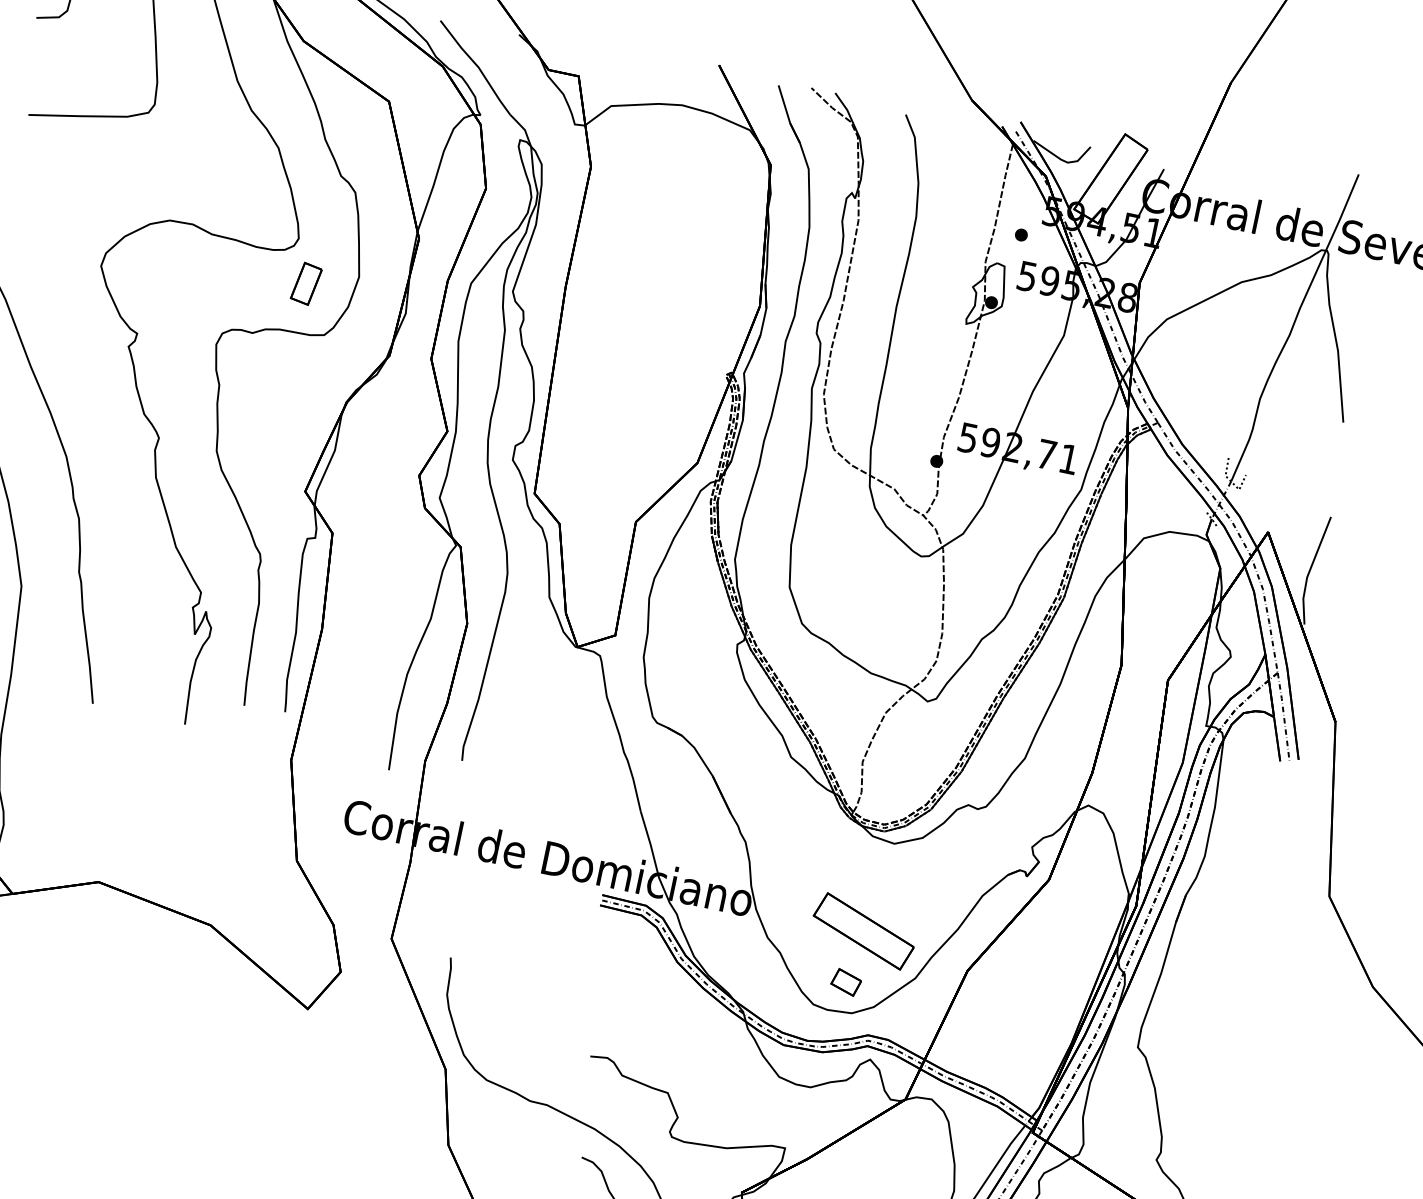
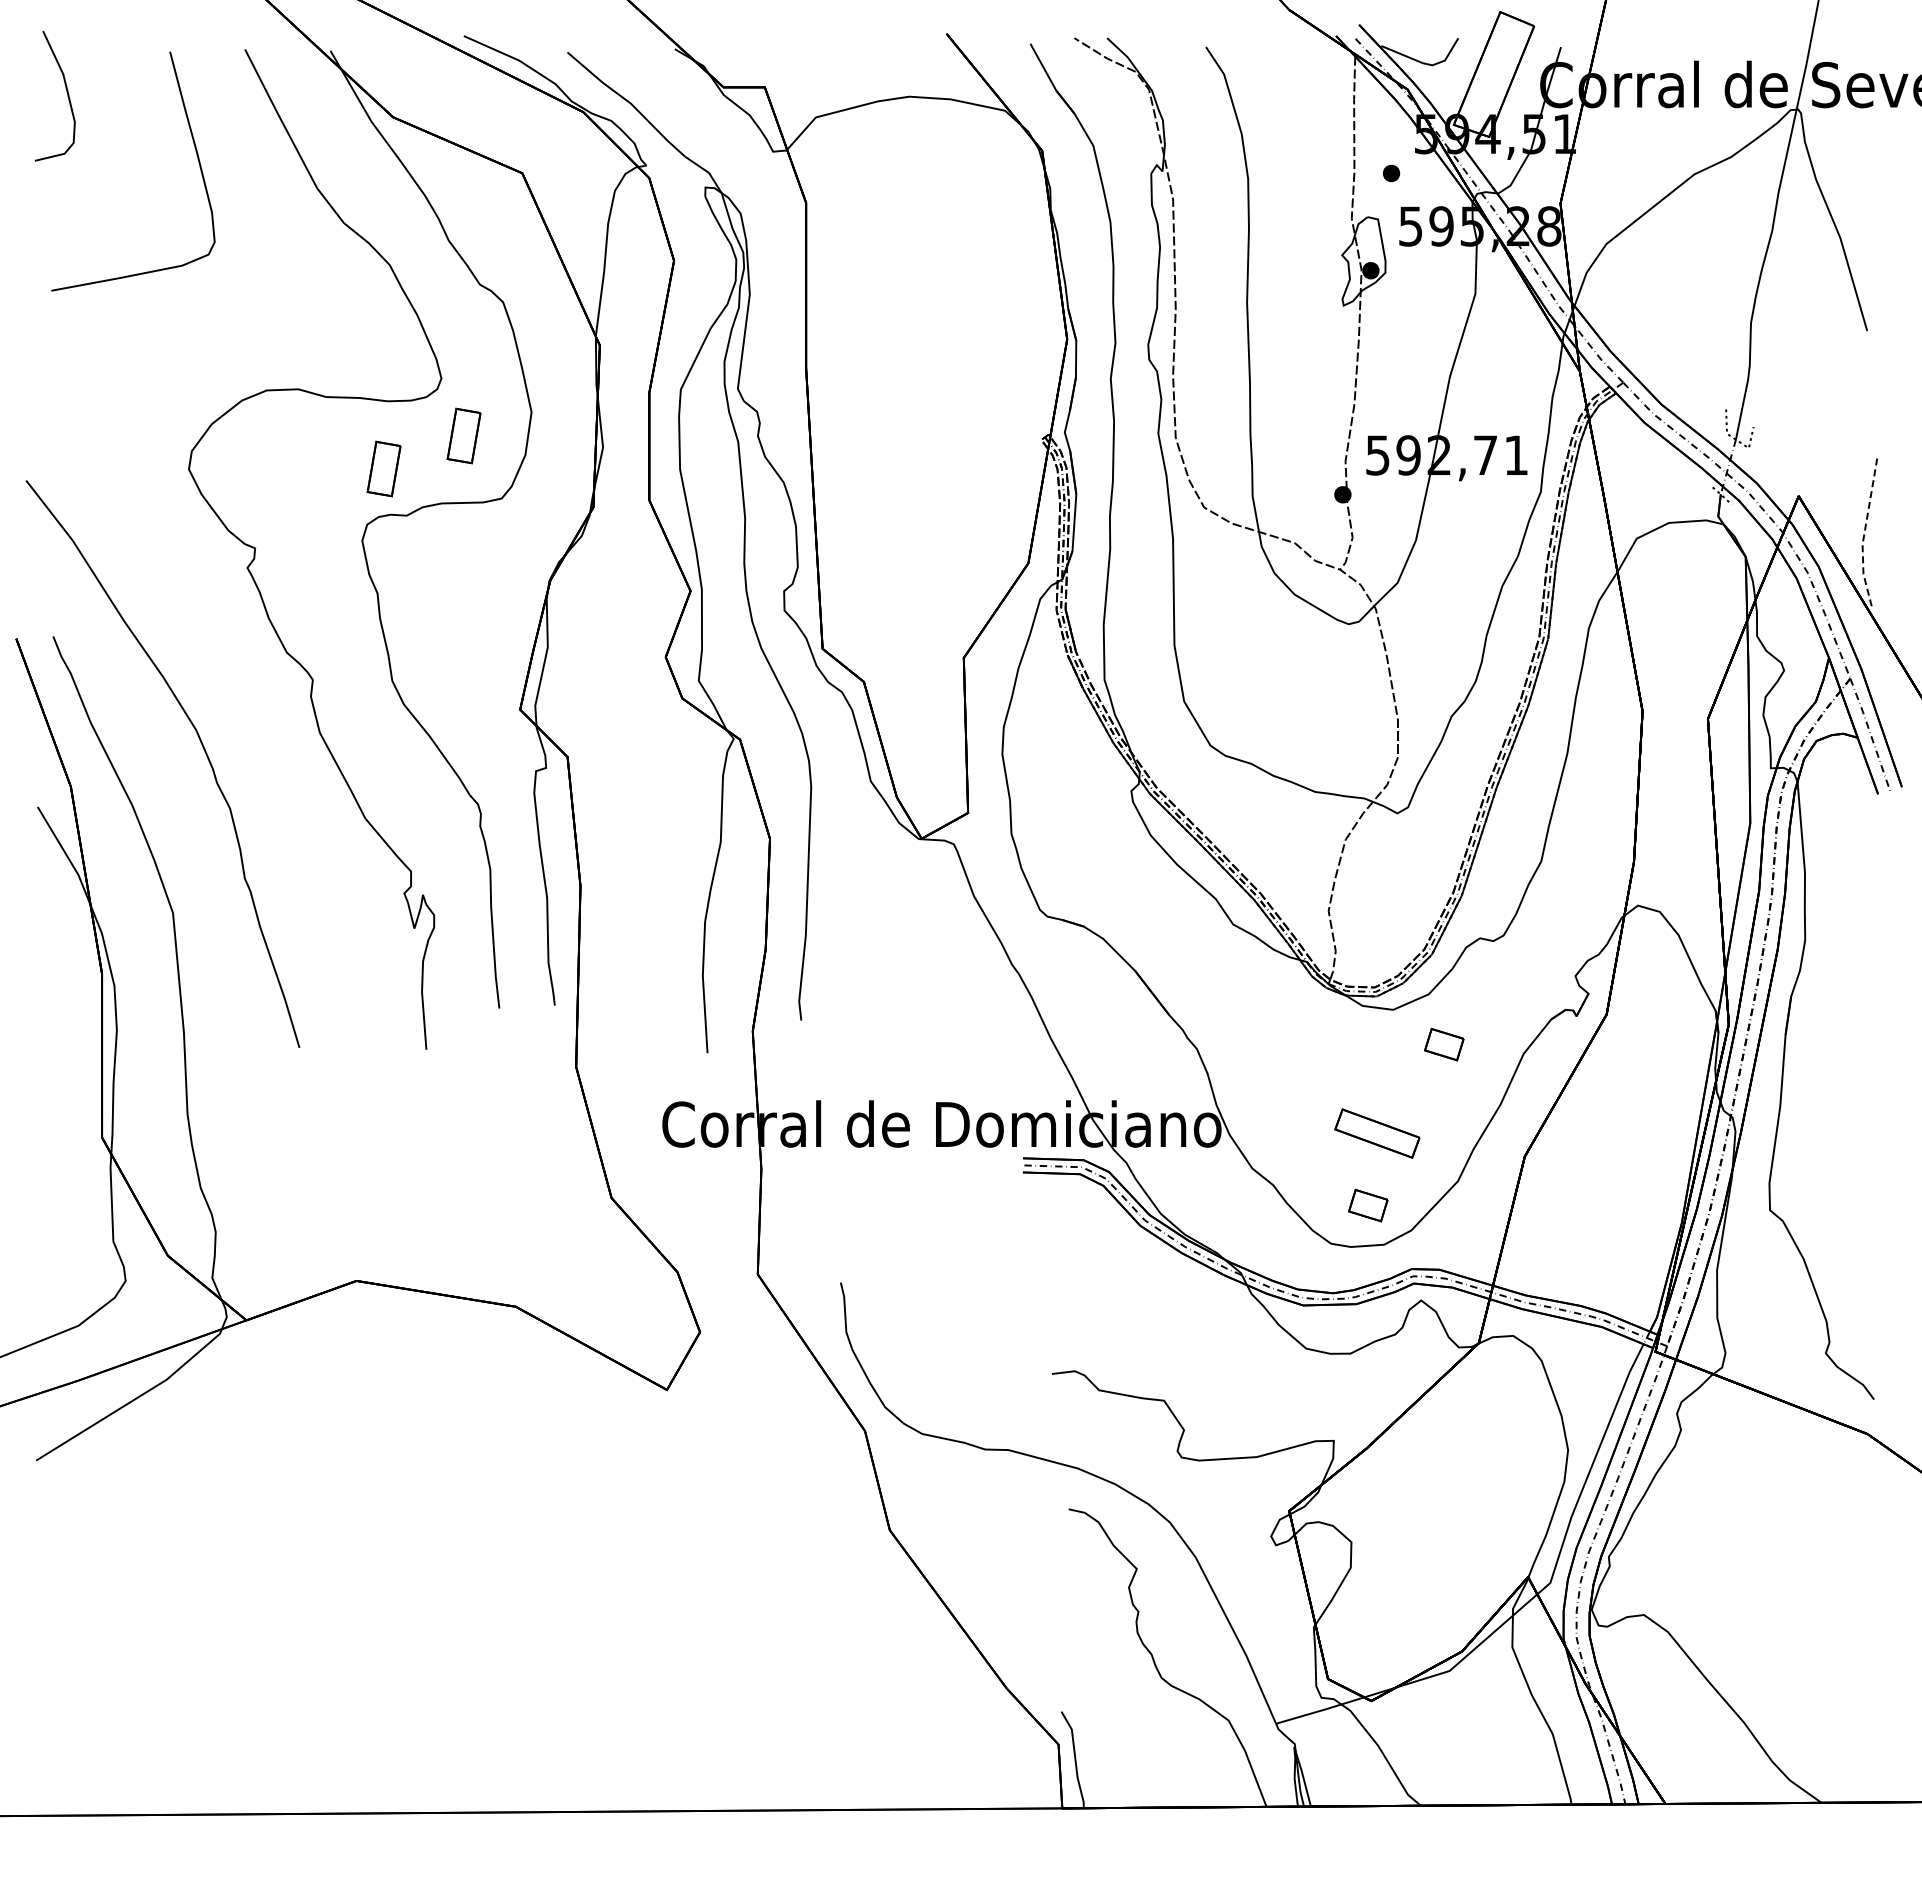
part: (242, 295) -> (383, 468), added
line: (1310, 570) -> (1864, 534), solid -> dashed
part: (926, 876) -> (1444, 1044), added
part: (864, 931) -> (1377, 1133), size x0.6

